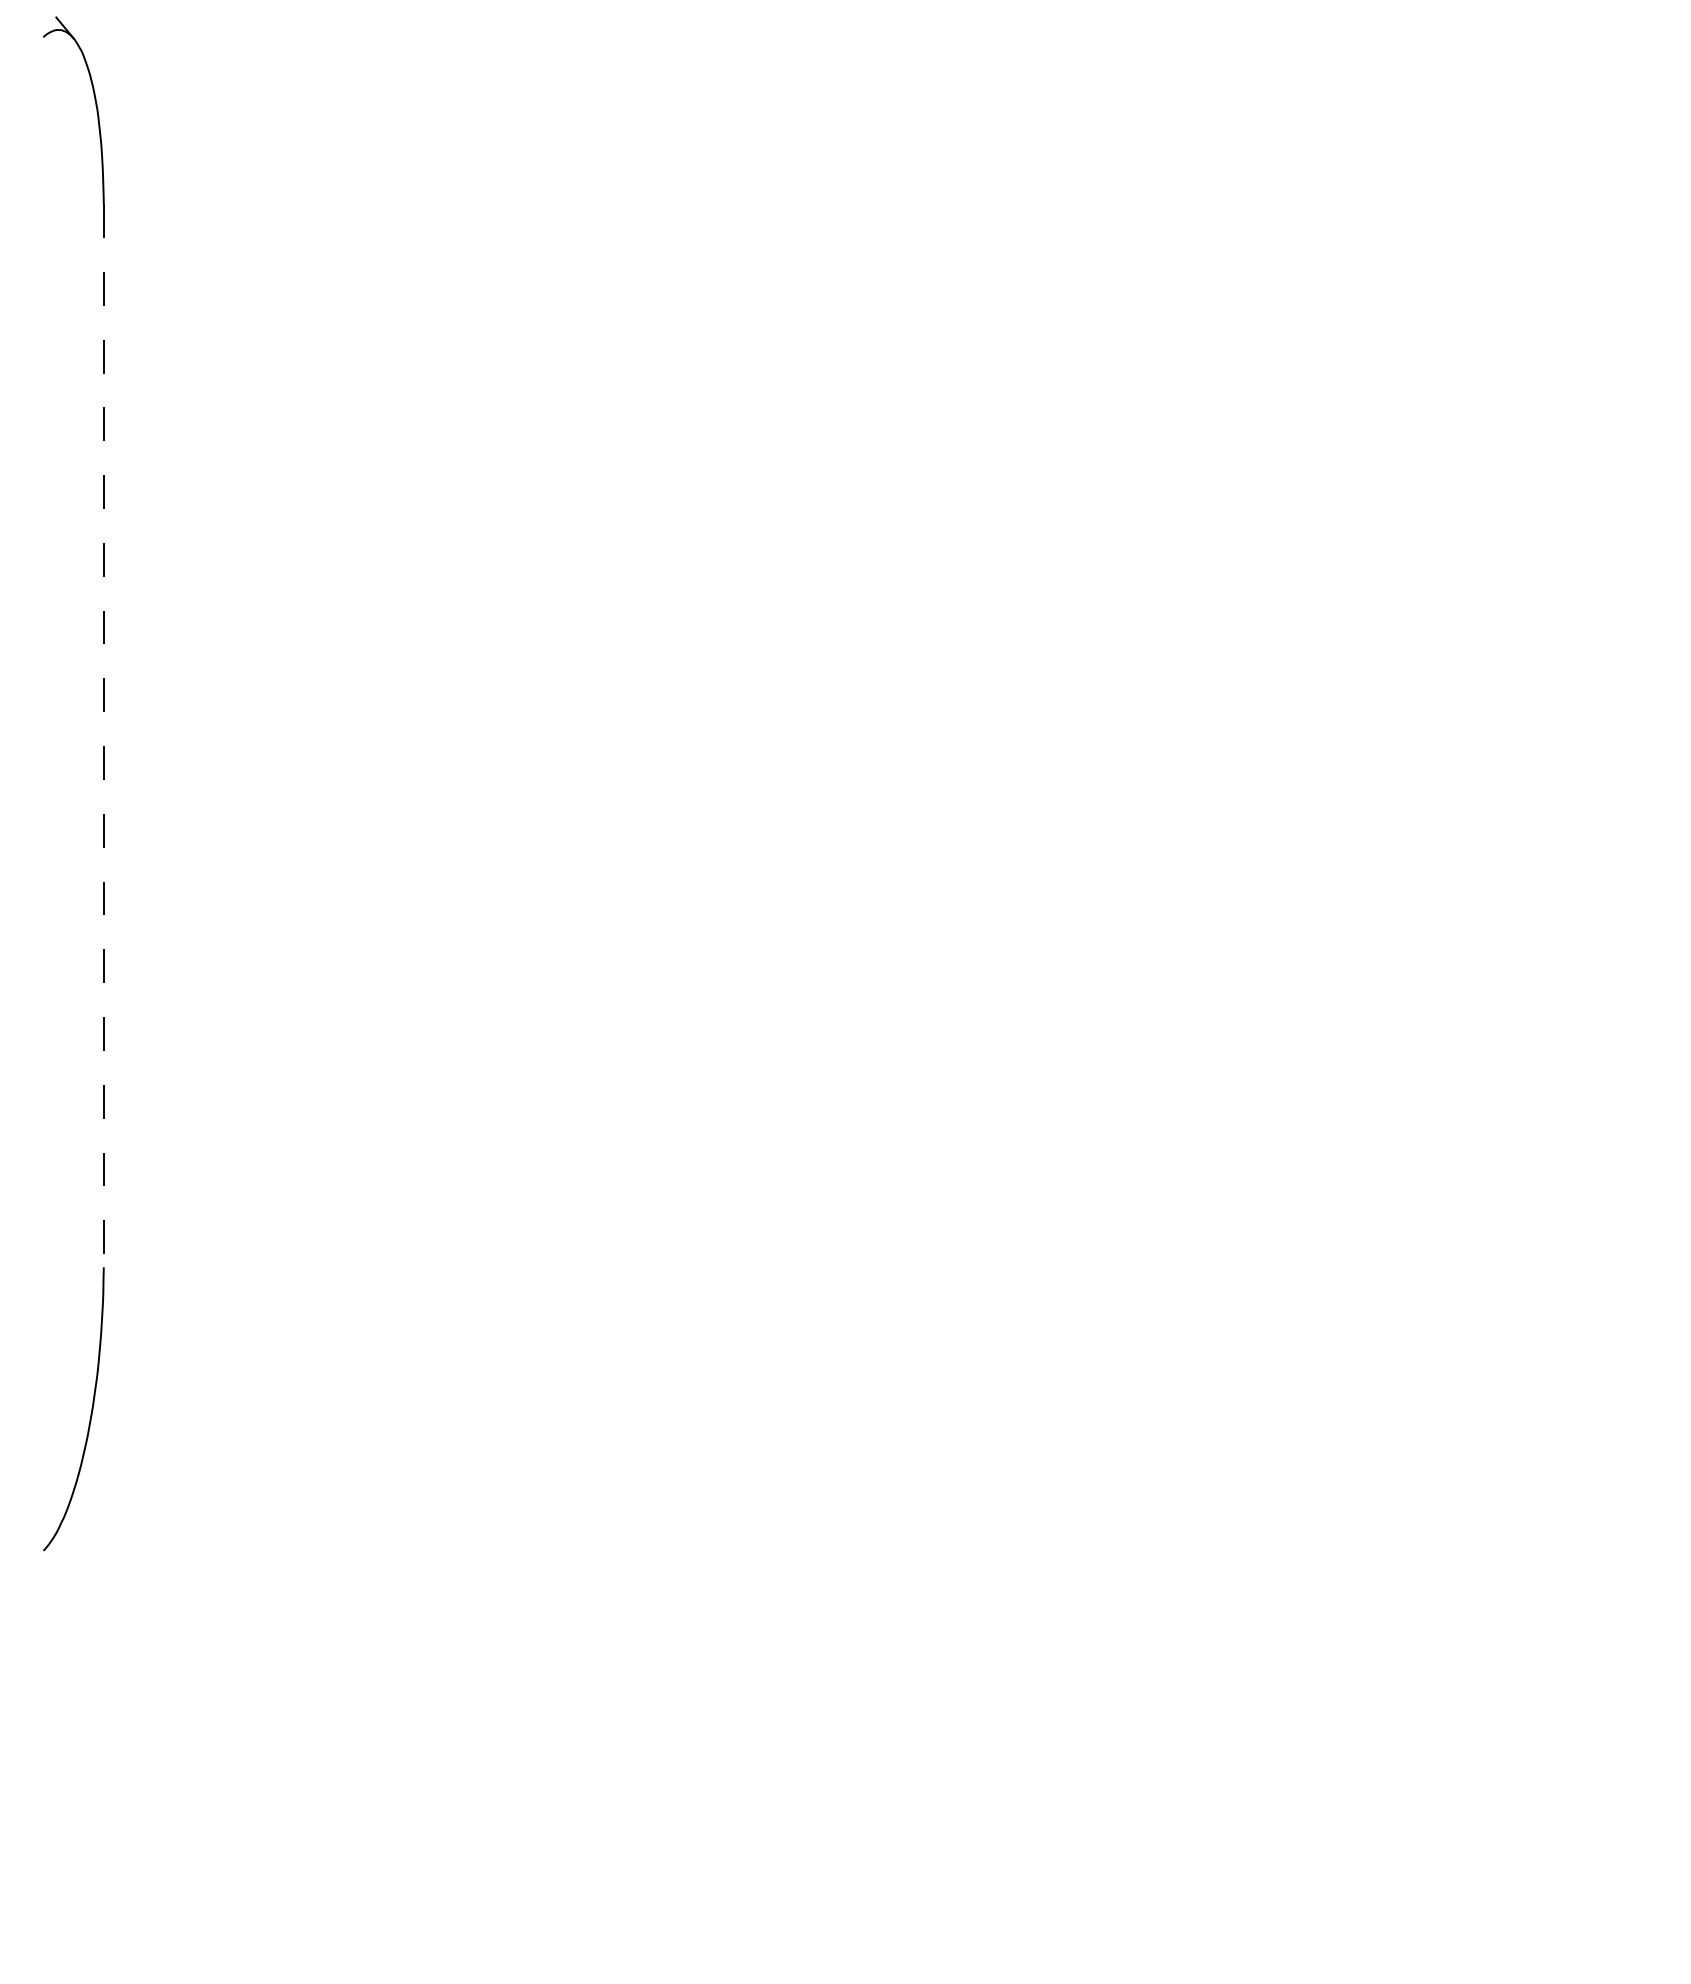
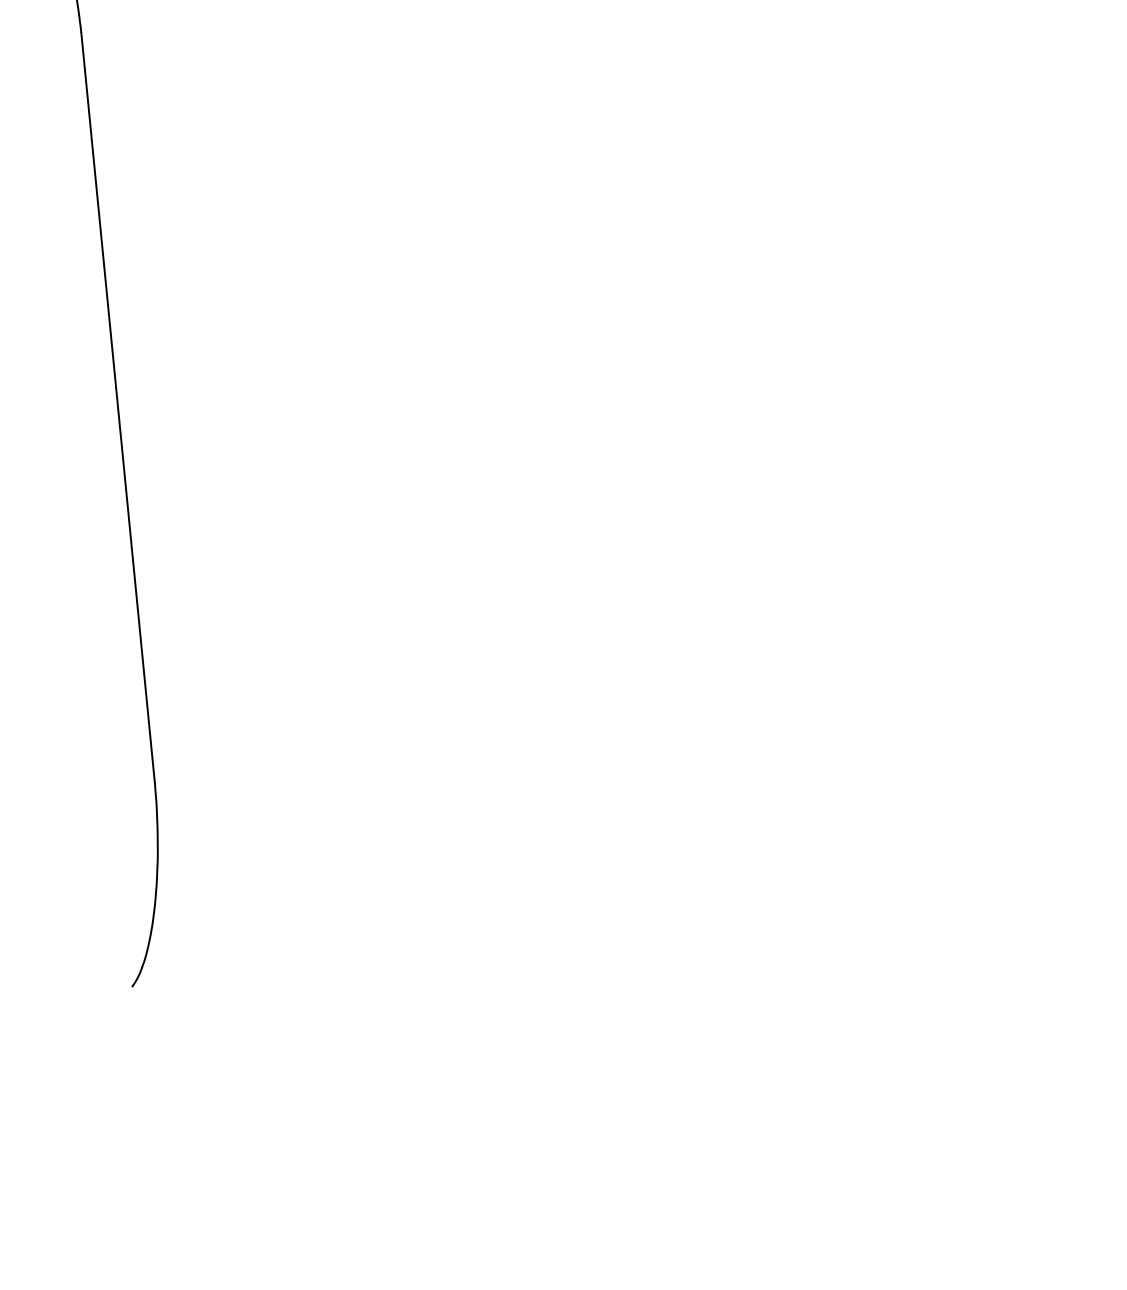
line: (103, 735) -> (117, 407), dashed -> solid

